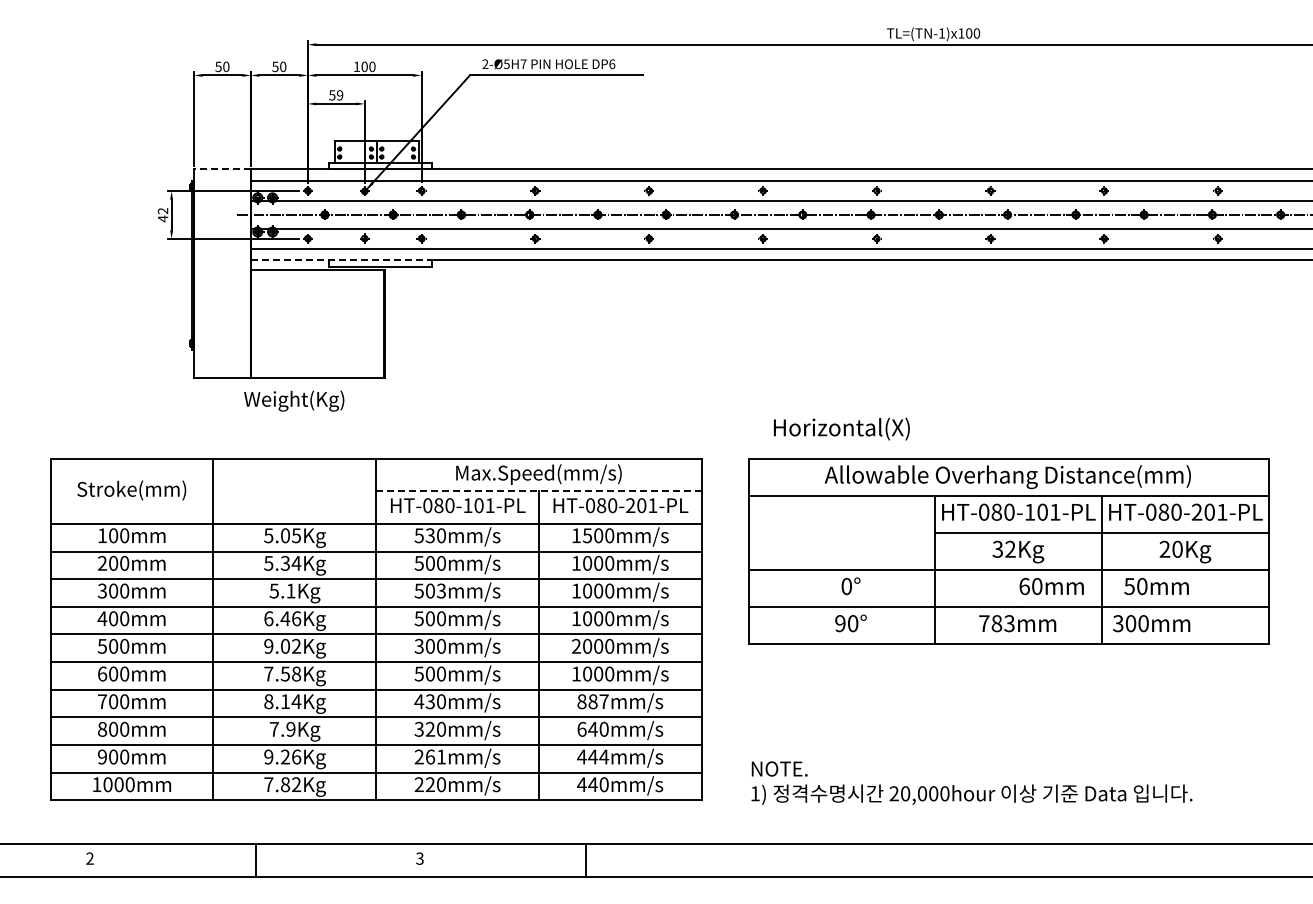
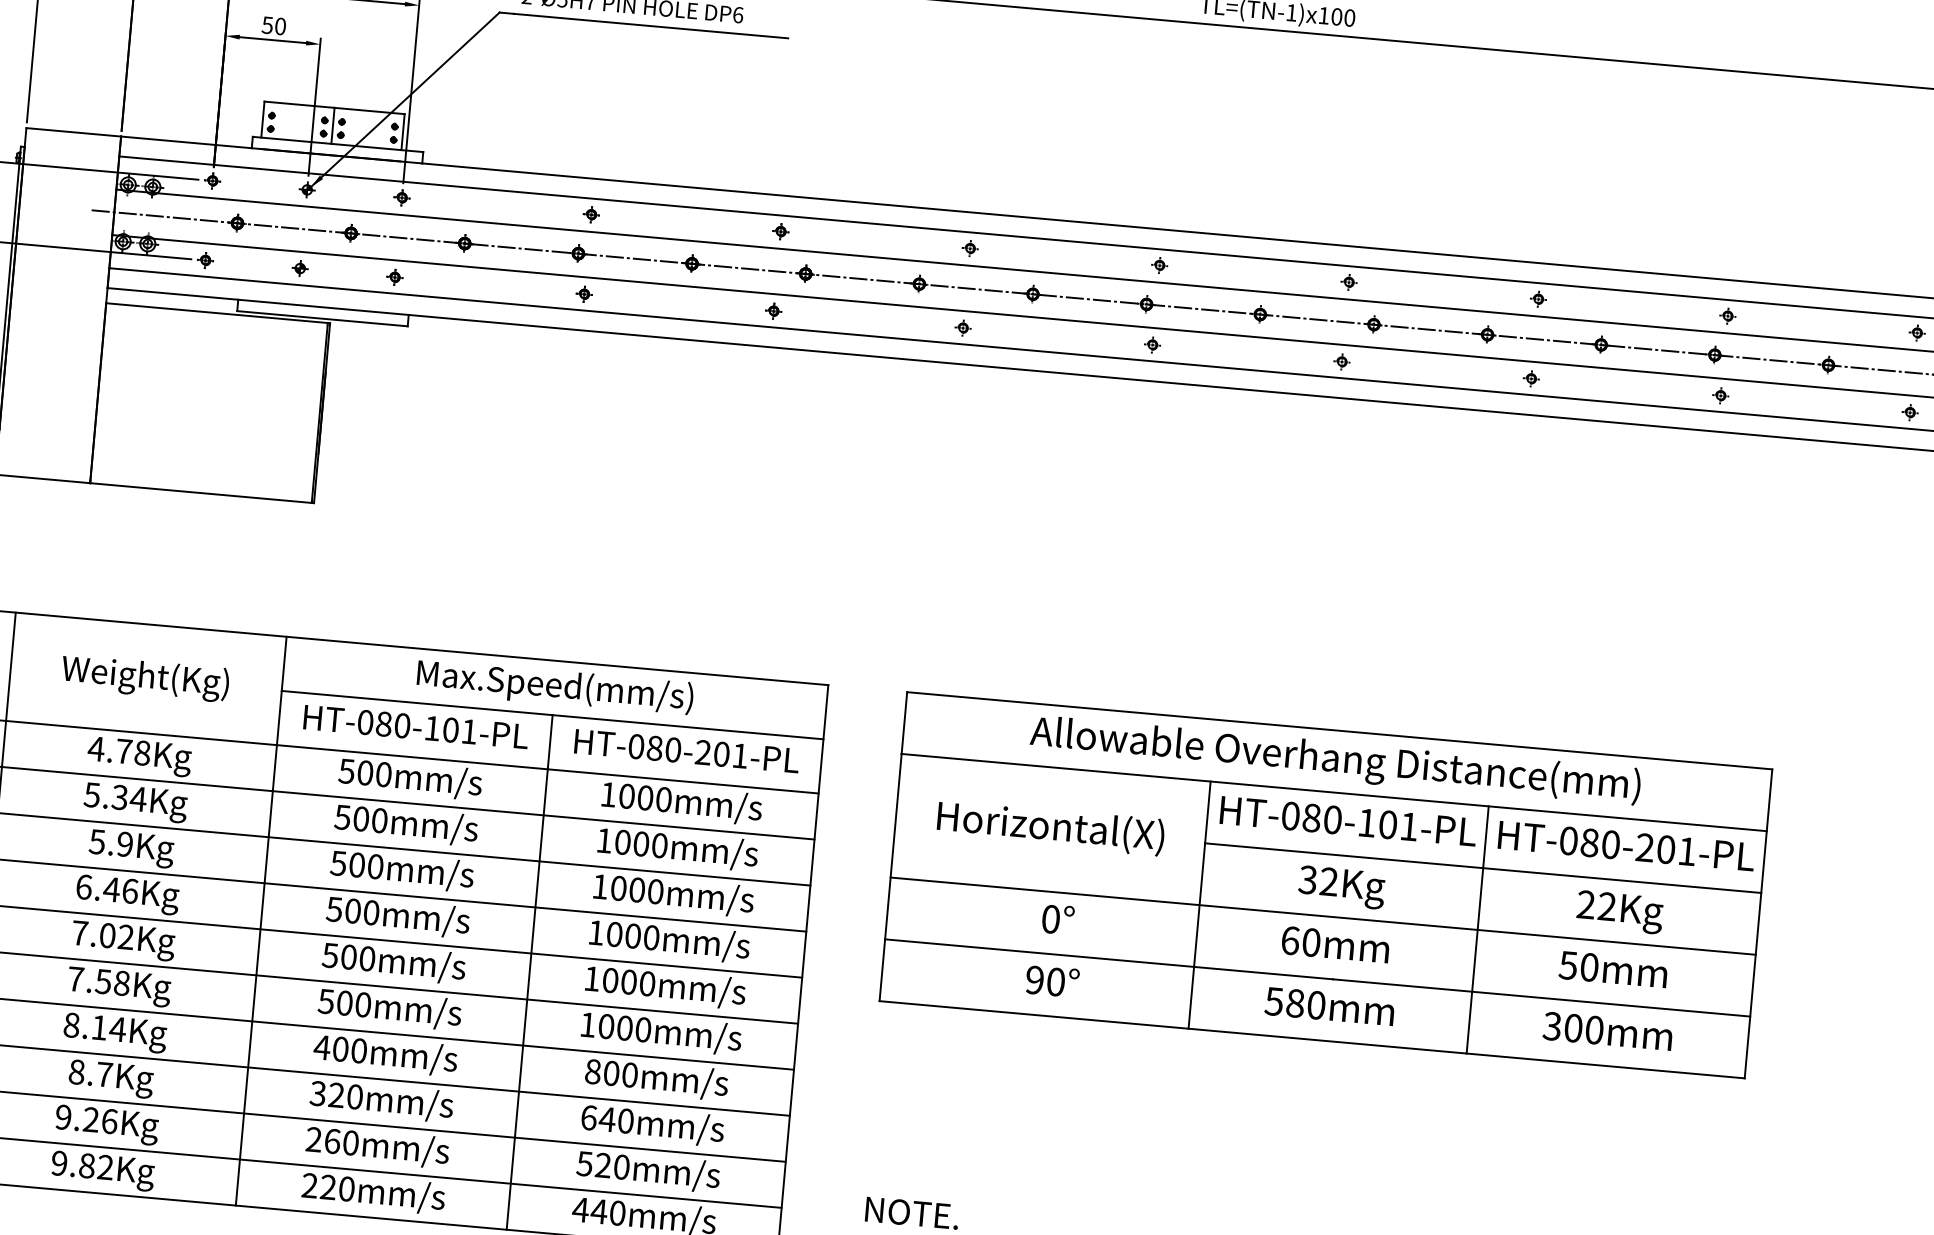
text: (340, 95) -> (281, 26), 59 -> 50
line: (222, 169) -> (73, 132), dashed -> solid
line: (341, 260) -> (258, 301), dashed -> solid
text: (294, 400) -> (145, 677), moved
text: (841, 428) -> (1050, 826), moved
line: (538, 491) -> (551, 715), dashed -> solid
text: (282, 535) -> (119, 750), 5.05Kg -> 4.78Kg
text: (429, 535) -> (363, 772), 530mm/s -> 500mm/s
text: (587, 535) -> (626, 795), 1500mm/s -> 1000mm/s
text: (1177, 549) -> (1607, 906), 20Kg -> 22Kg
text: (1051, 586) -> (1335, 944), moved
text: (1156, 586) -> (1613, 969), moved
text: (290, 590) -> (124, 843), 5.1Kg -> 5.9Kg
text: (440, 590) -> (374, 865), 503mm/s -> 500mm/s
text: (996, 623) -> (1294, 1003), 783mm -> 580mm
text: (1151, 623) -> (1607, 1031), moved
text: (268, 645) -> (79, 931), 9.02Kg -> 7.02Kg
text: (419, 645) -> (330, 954), 300mm/s -> 500mm/s
text: (575, 645) -> (590, 977), 2000mm/s -> 1000mm/s
text: (429, 701) -> (339, 1048), 430mm/s -> 400mm/s
text: (598, 701) -> (620, 1073), 887mm/s -> 800mm/s
text: (282, 728) -> (90, 1071), 7.9Kg -> 8.7Kg
text: (441, 756) -> (351, 1142), 261mm/s -> 260mm/s
text: (593, 756) -> (604, 1164), 444mm/s -> 520mm/s
text: (268, 784) -> (58, 1163), 7.82Kg -> 9.82Kg

